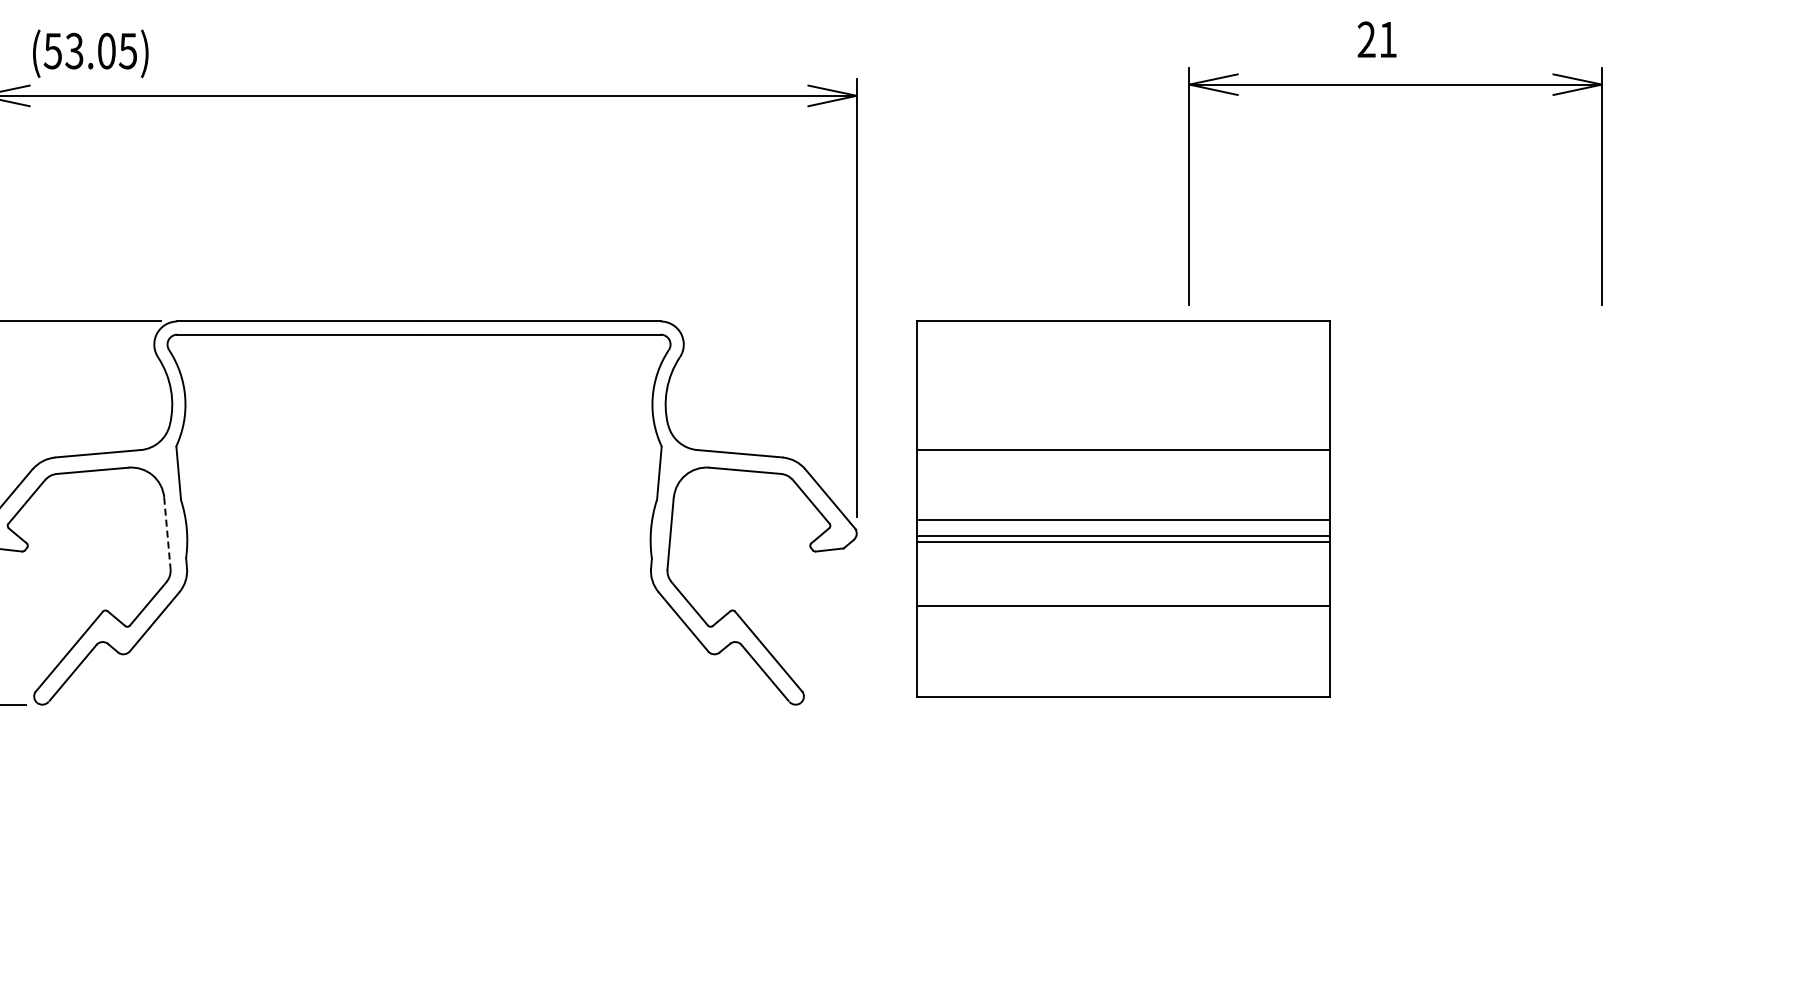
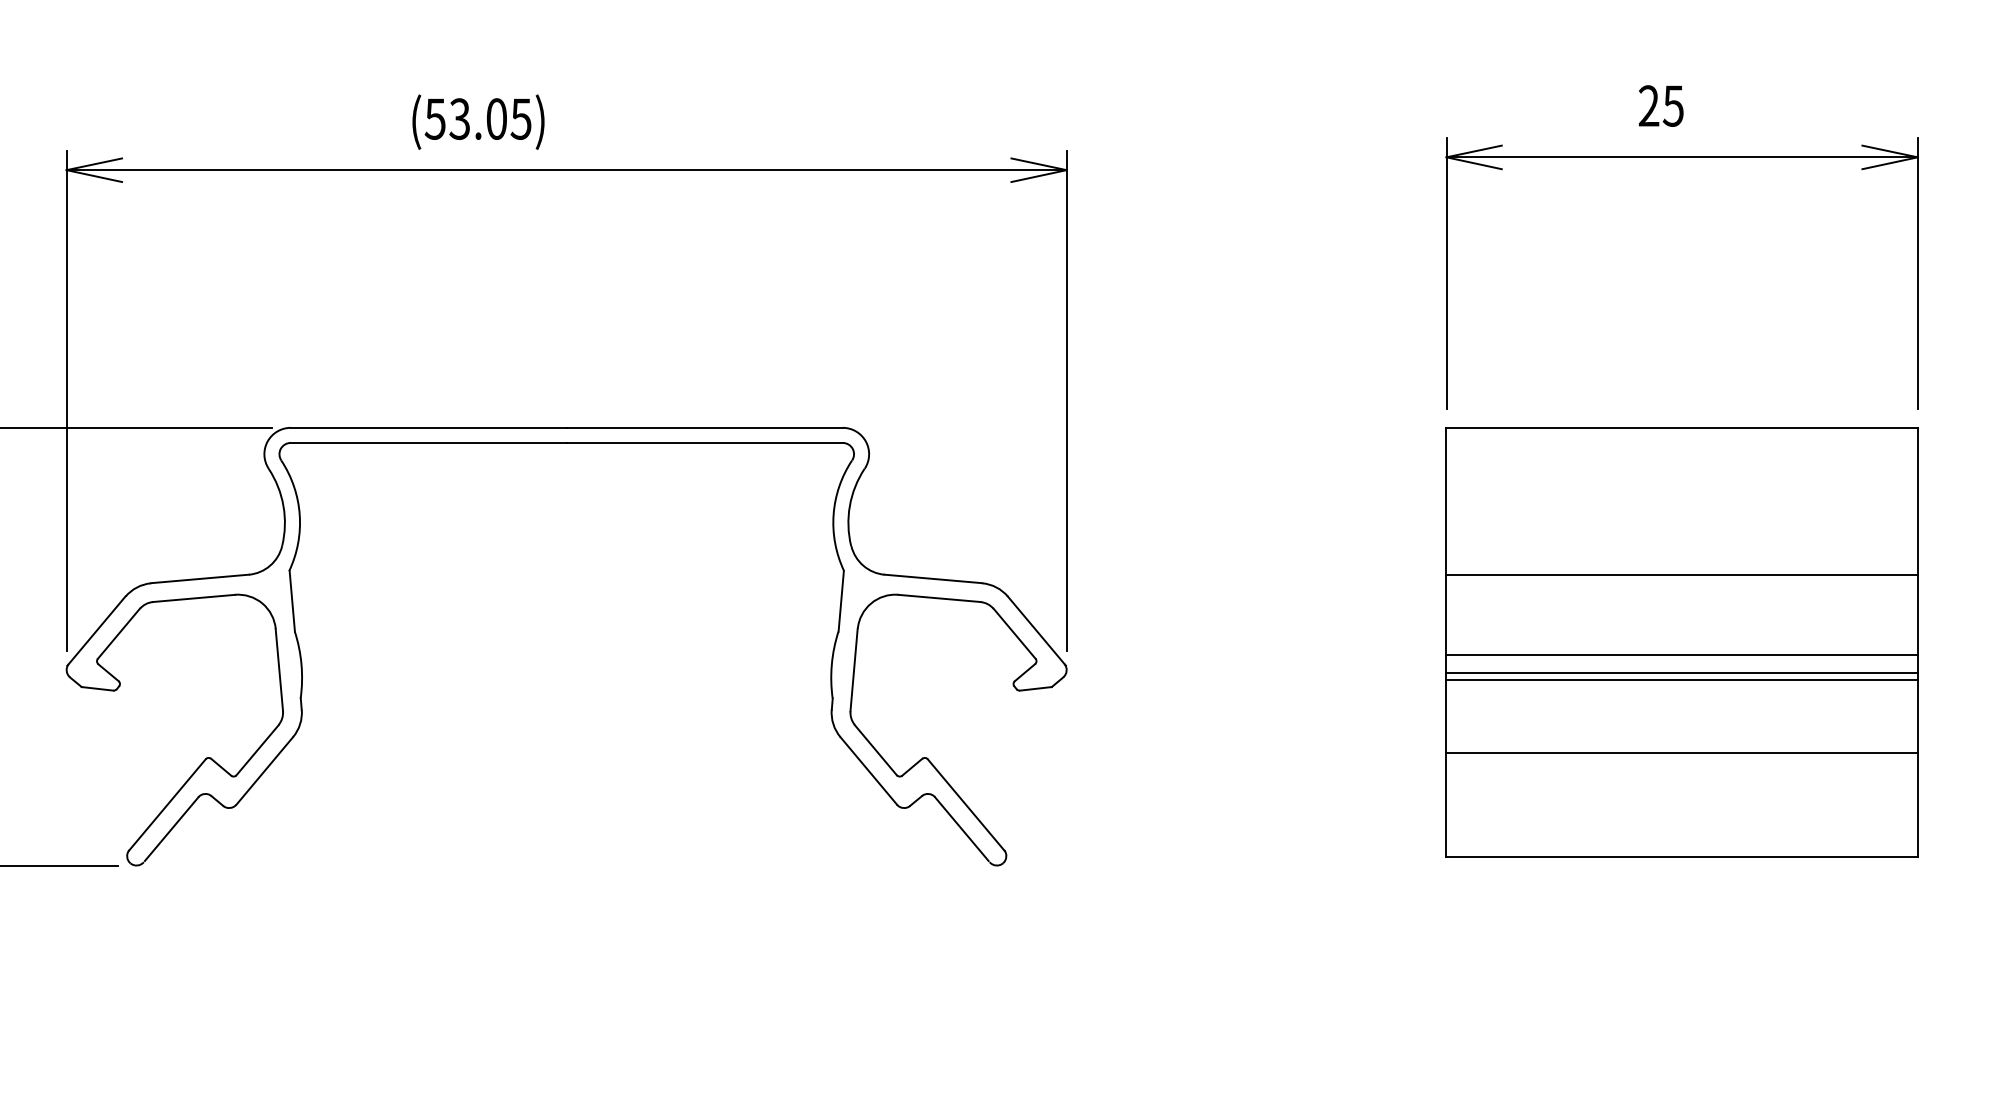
text: (1387, 40) -> (1672, 106), 21 -> 25
text: (90, 53) -> (478, 121), moved
part: (1123, 508) -> (1681, 641), moved
line: (167, 534) -> (279, 671), dashed -> solid

